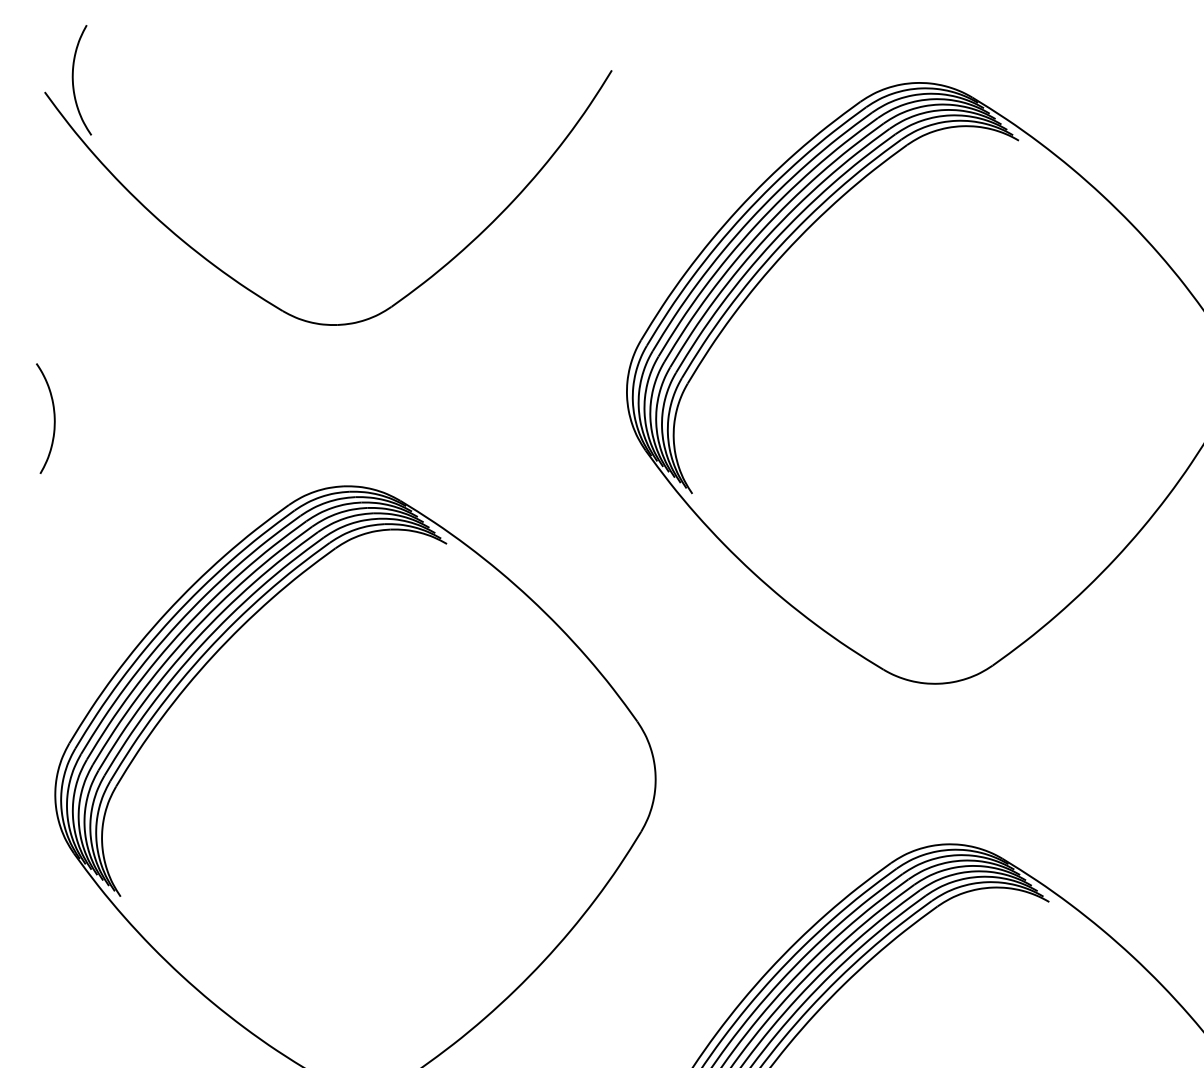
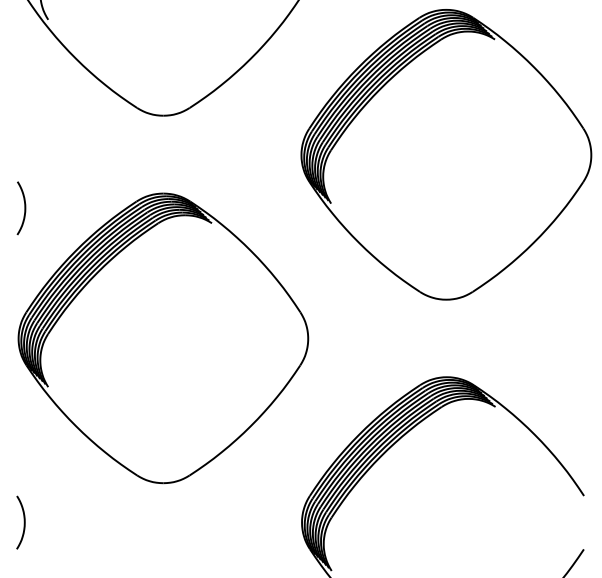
curve: (52, 418) -> (24, 208), moved

